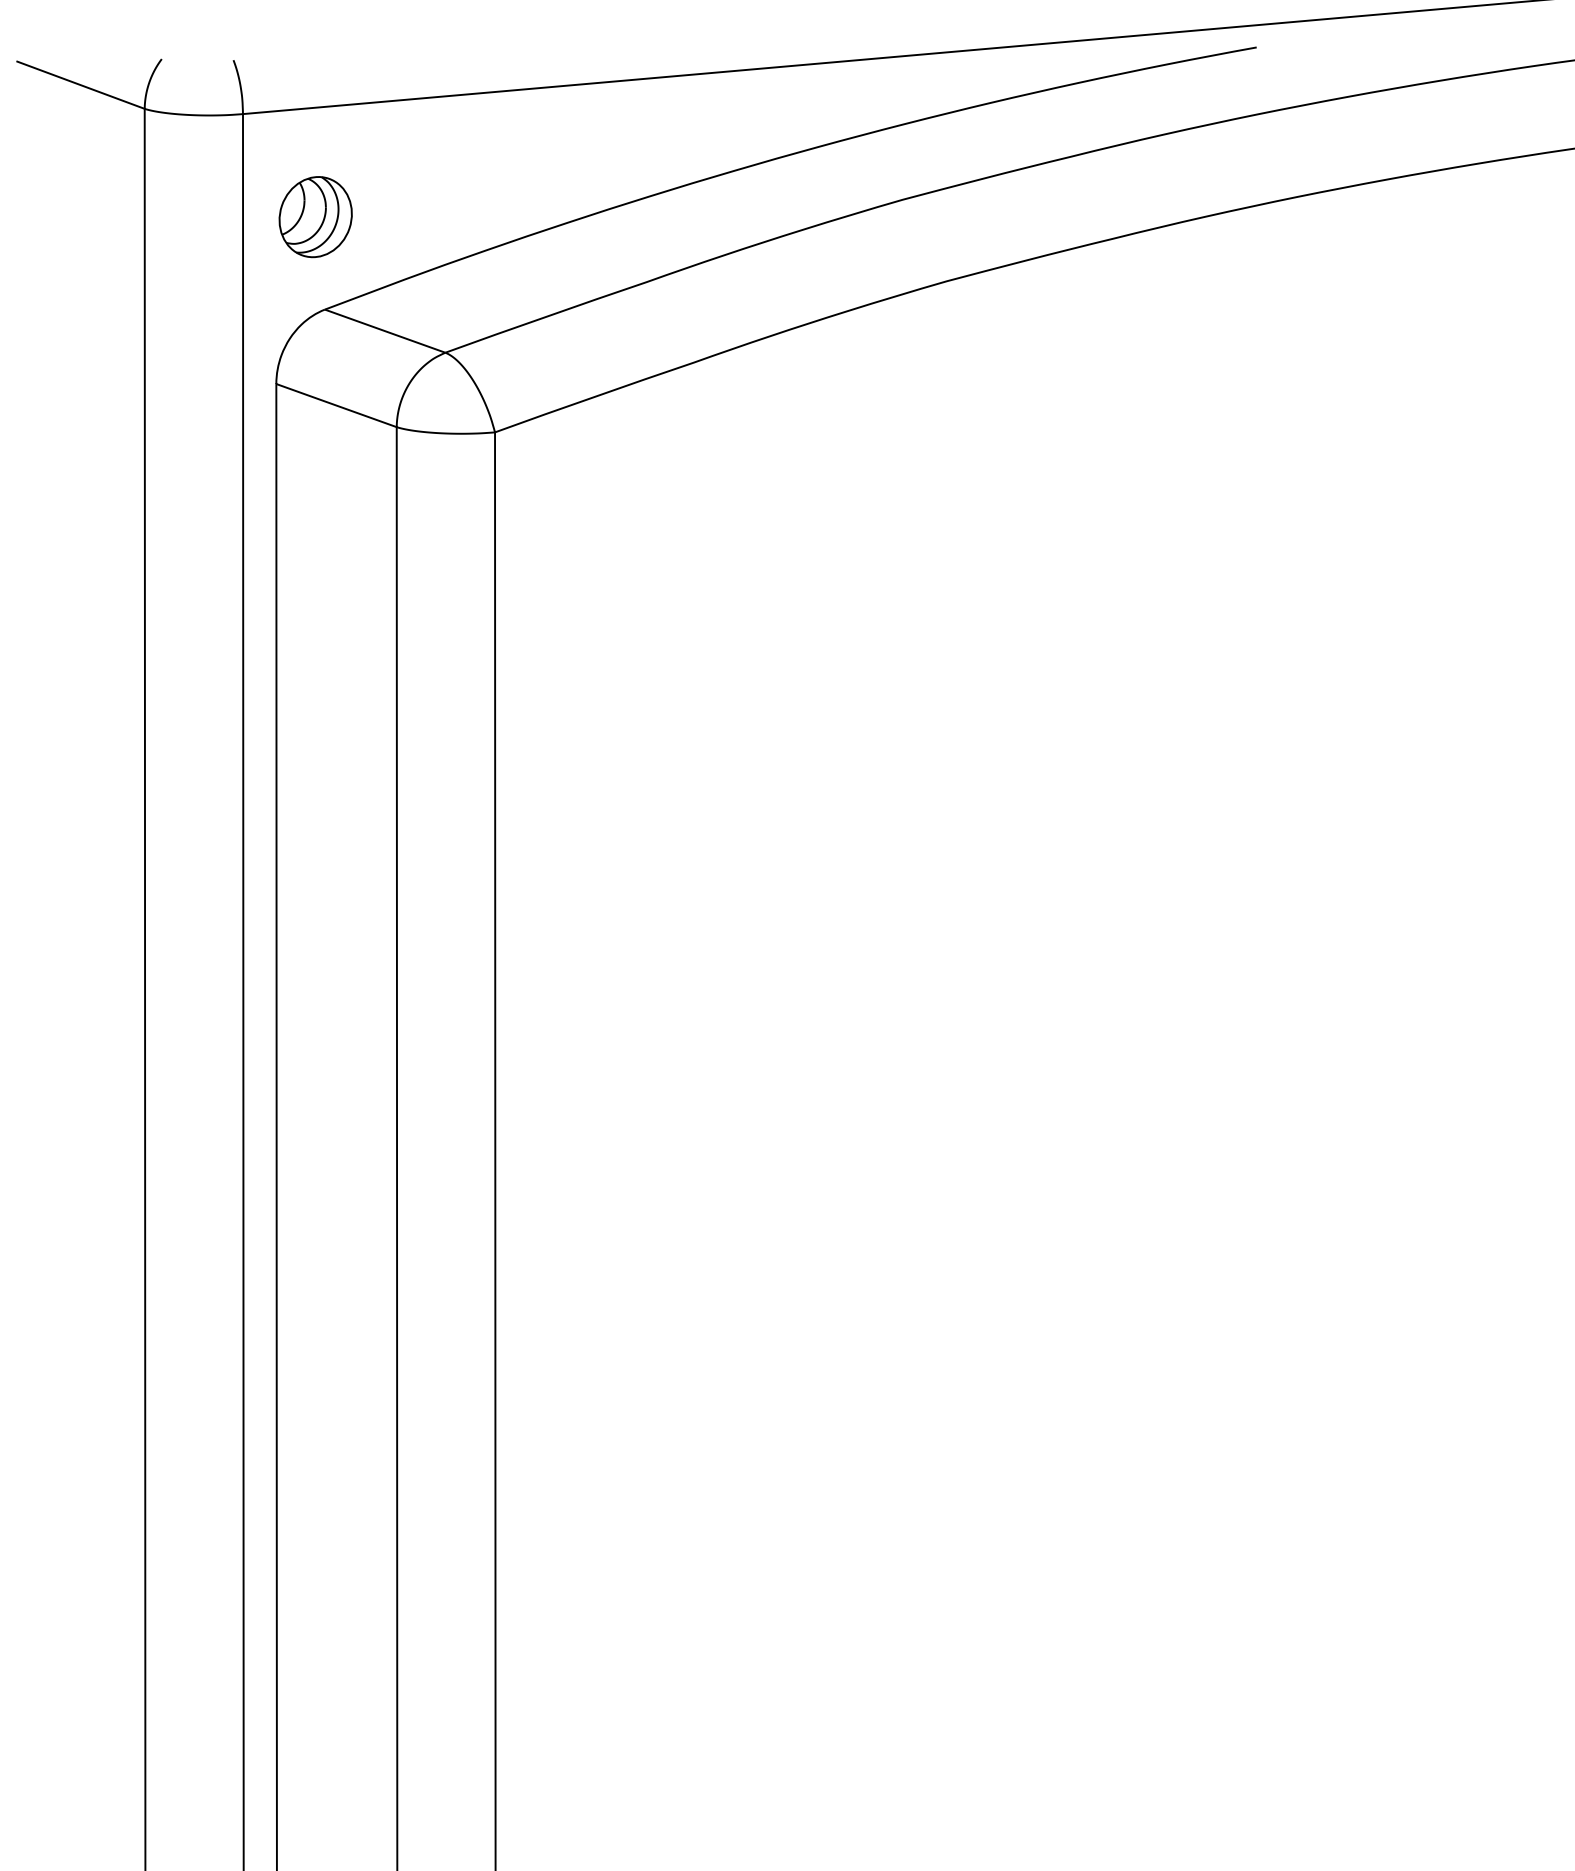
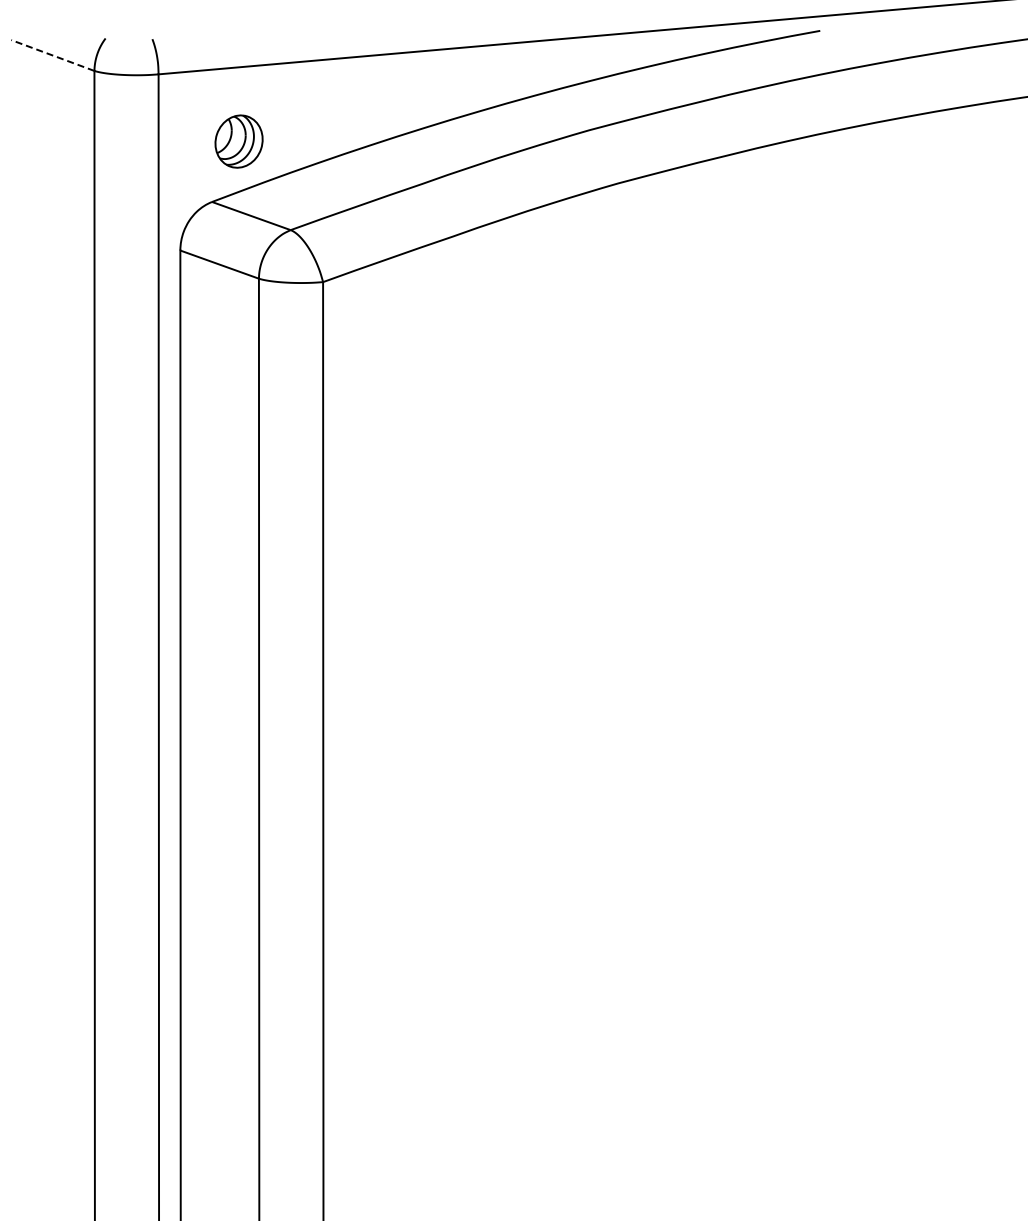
line: (80, 85) -> (52, 55), solid -> dashed
part: (314, 216) -> (238, 141), moved

